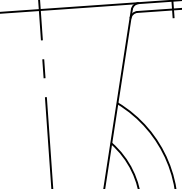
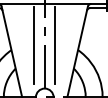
line: (68, 96) -> (55, 45), added
line: (24, 99) -> (34, 45), added

